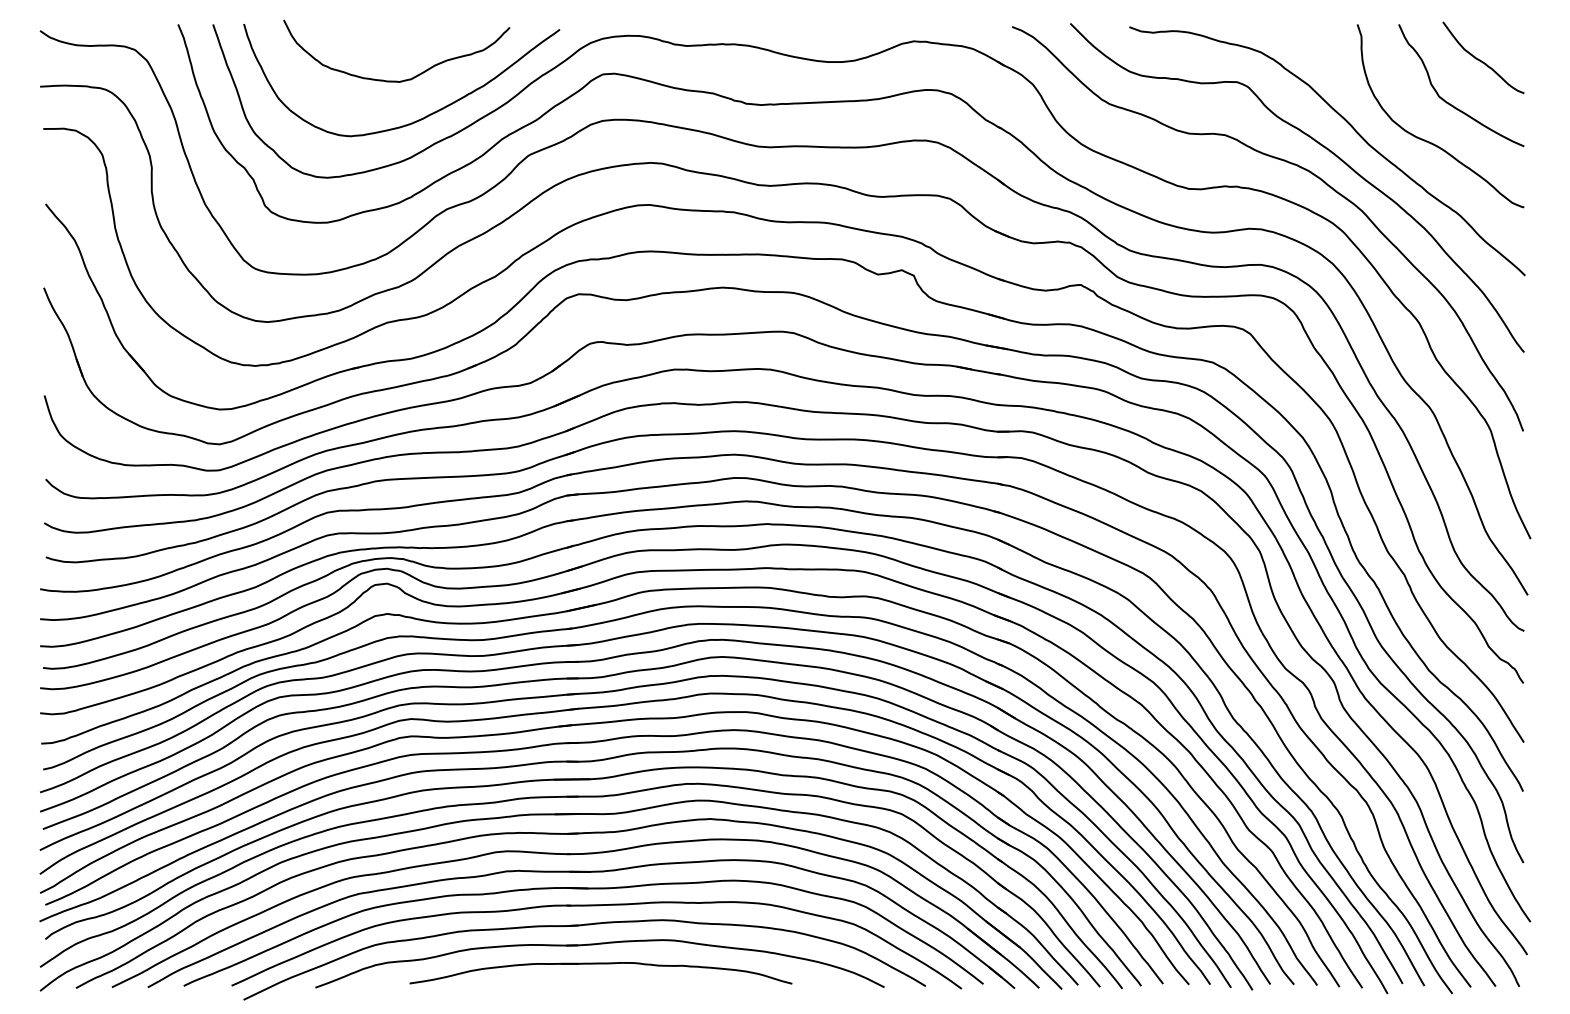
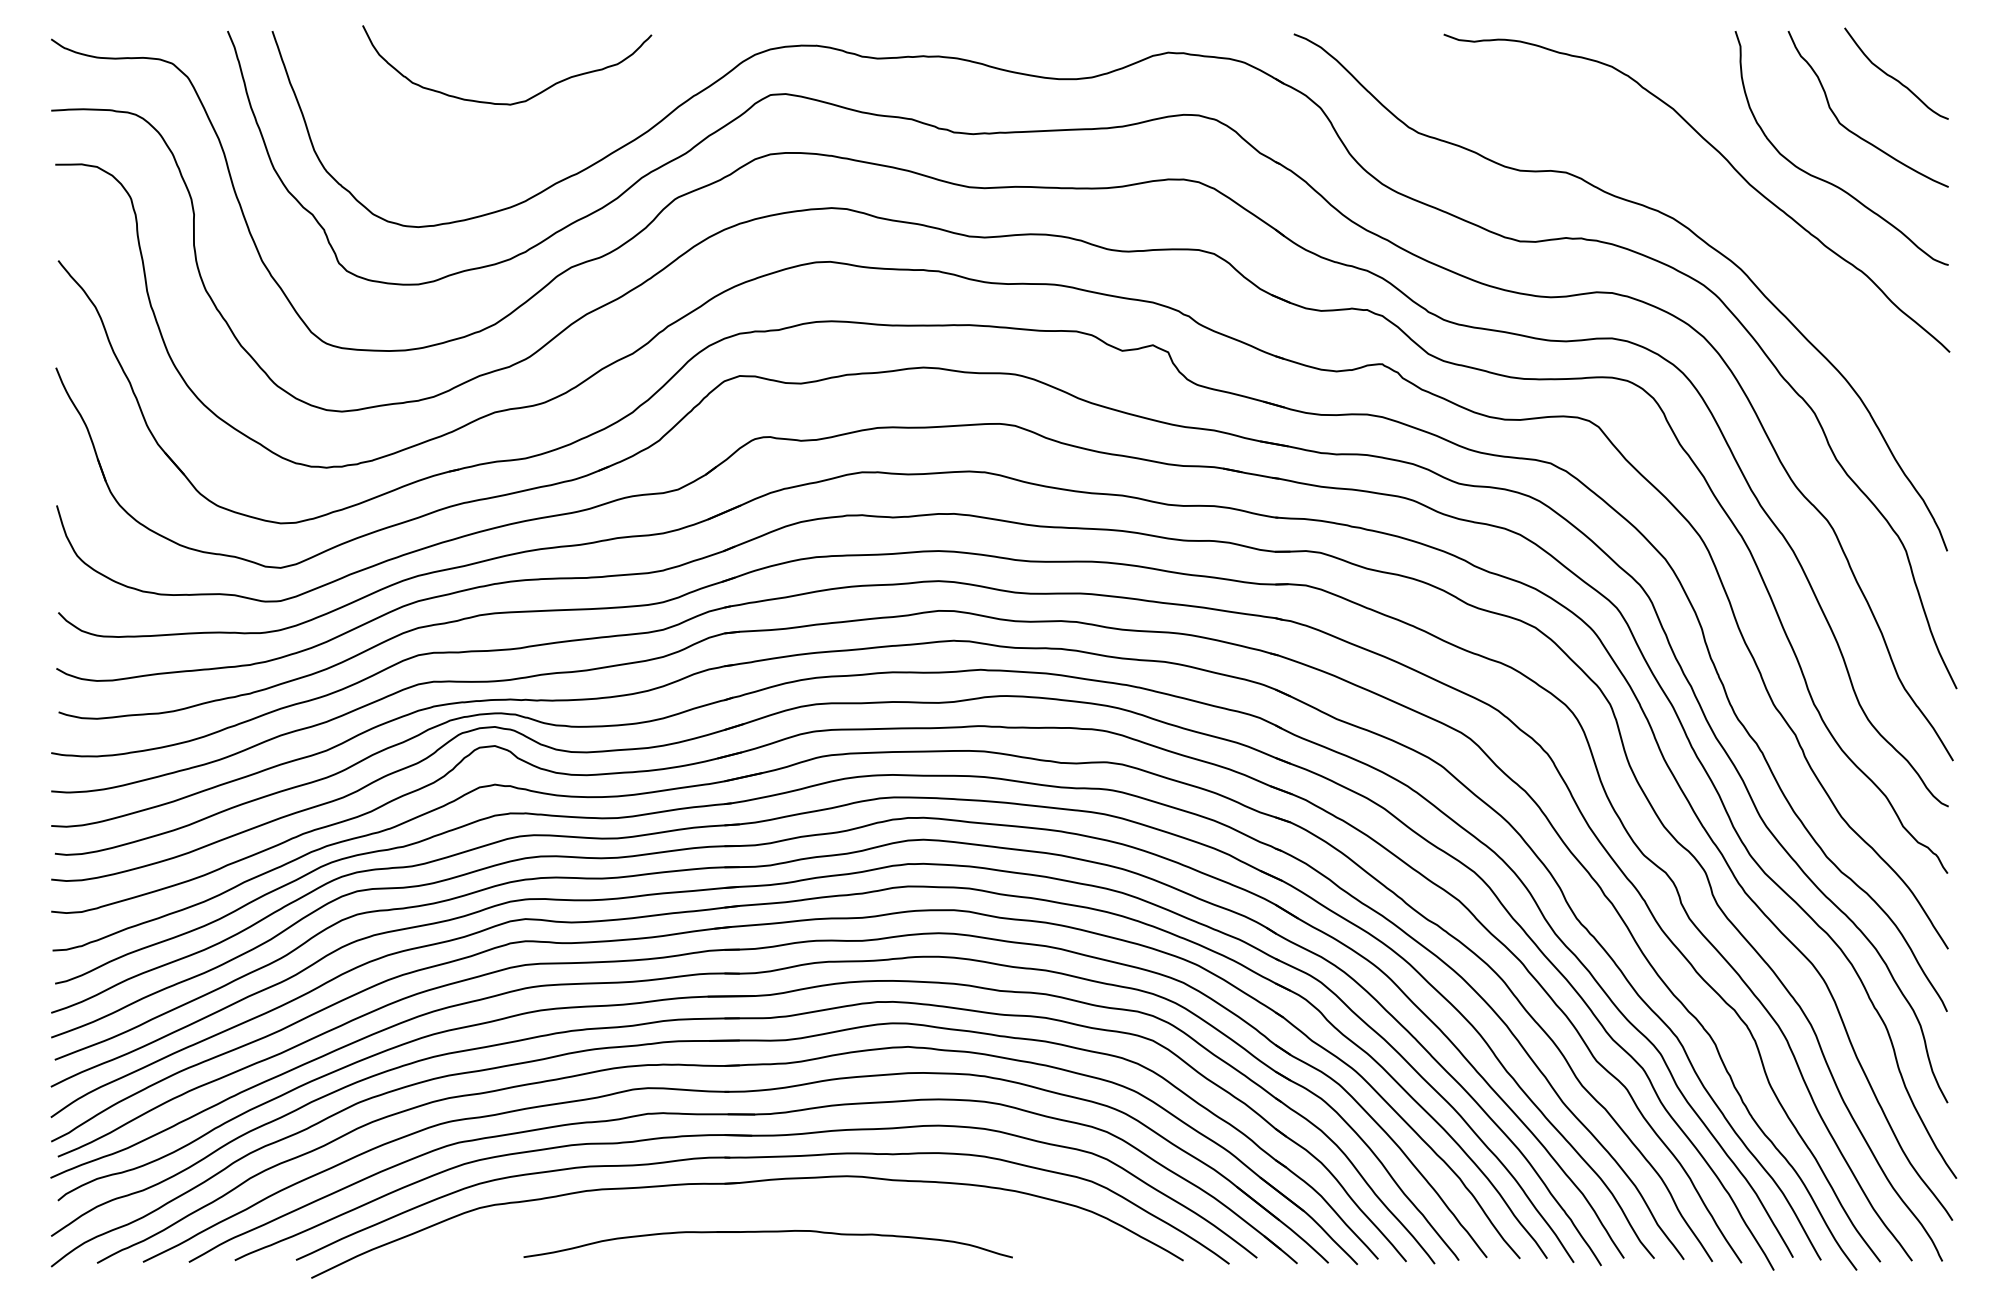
curve: (418, 119) -> (535, 152), removed
curve: (1323, 147) -> (1692, 188), removed
part: (599, 944) -> (766, 1207), removed

